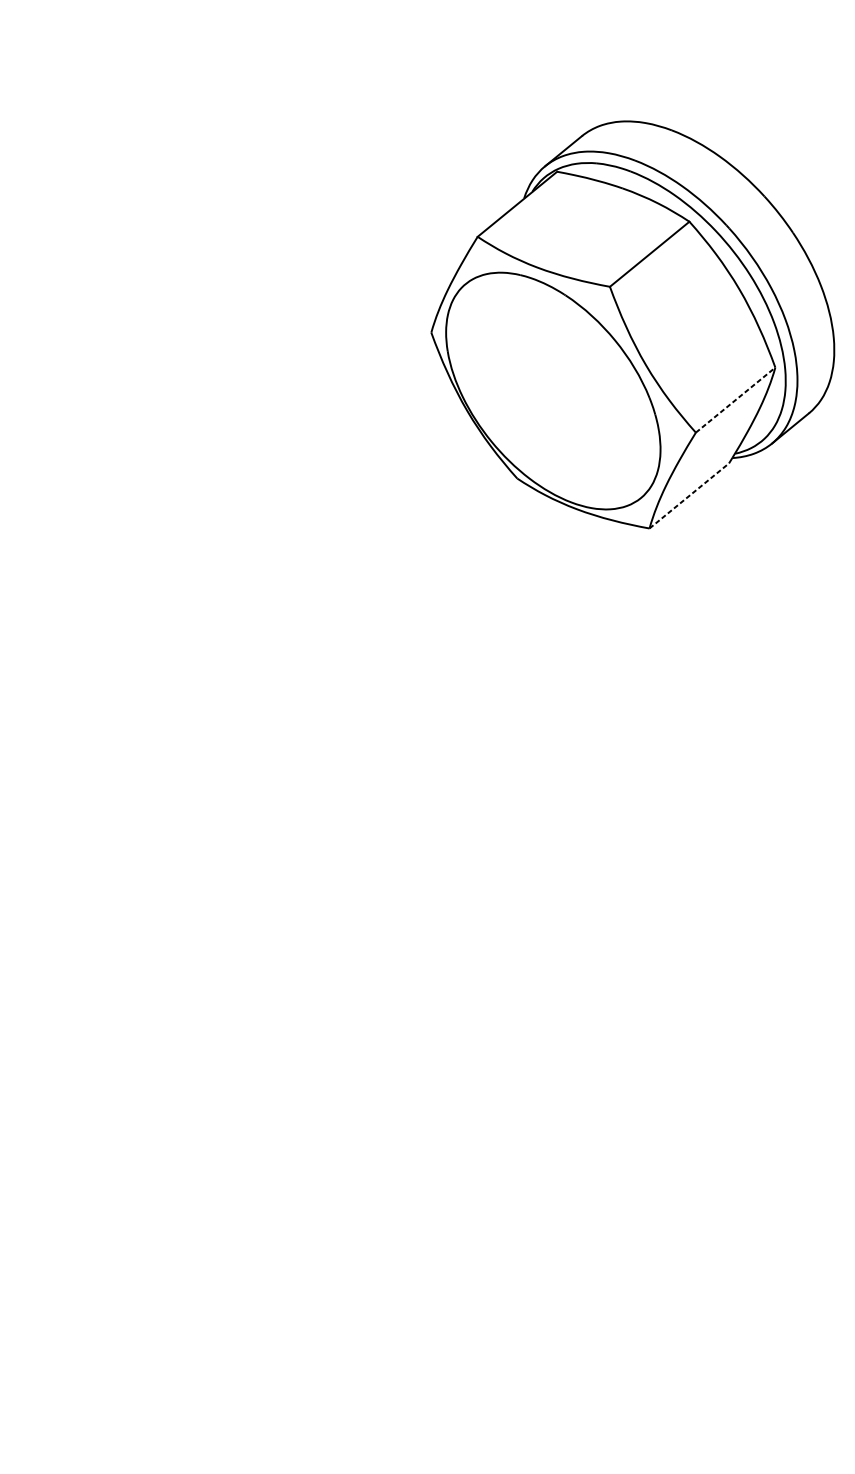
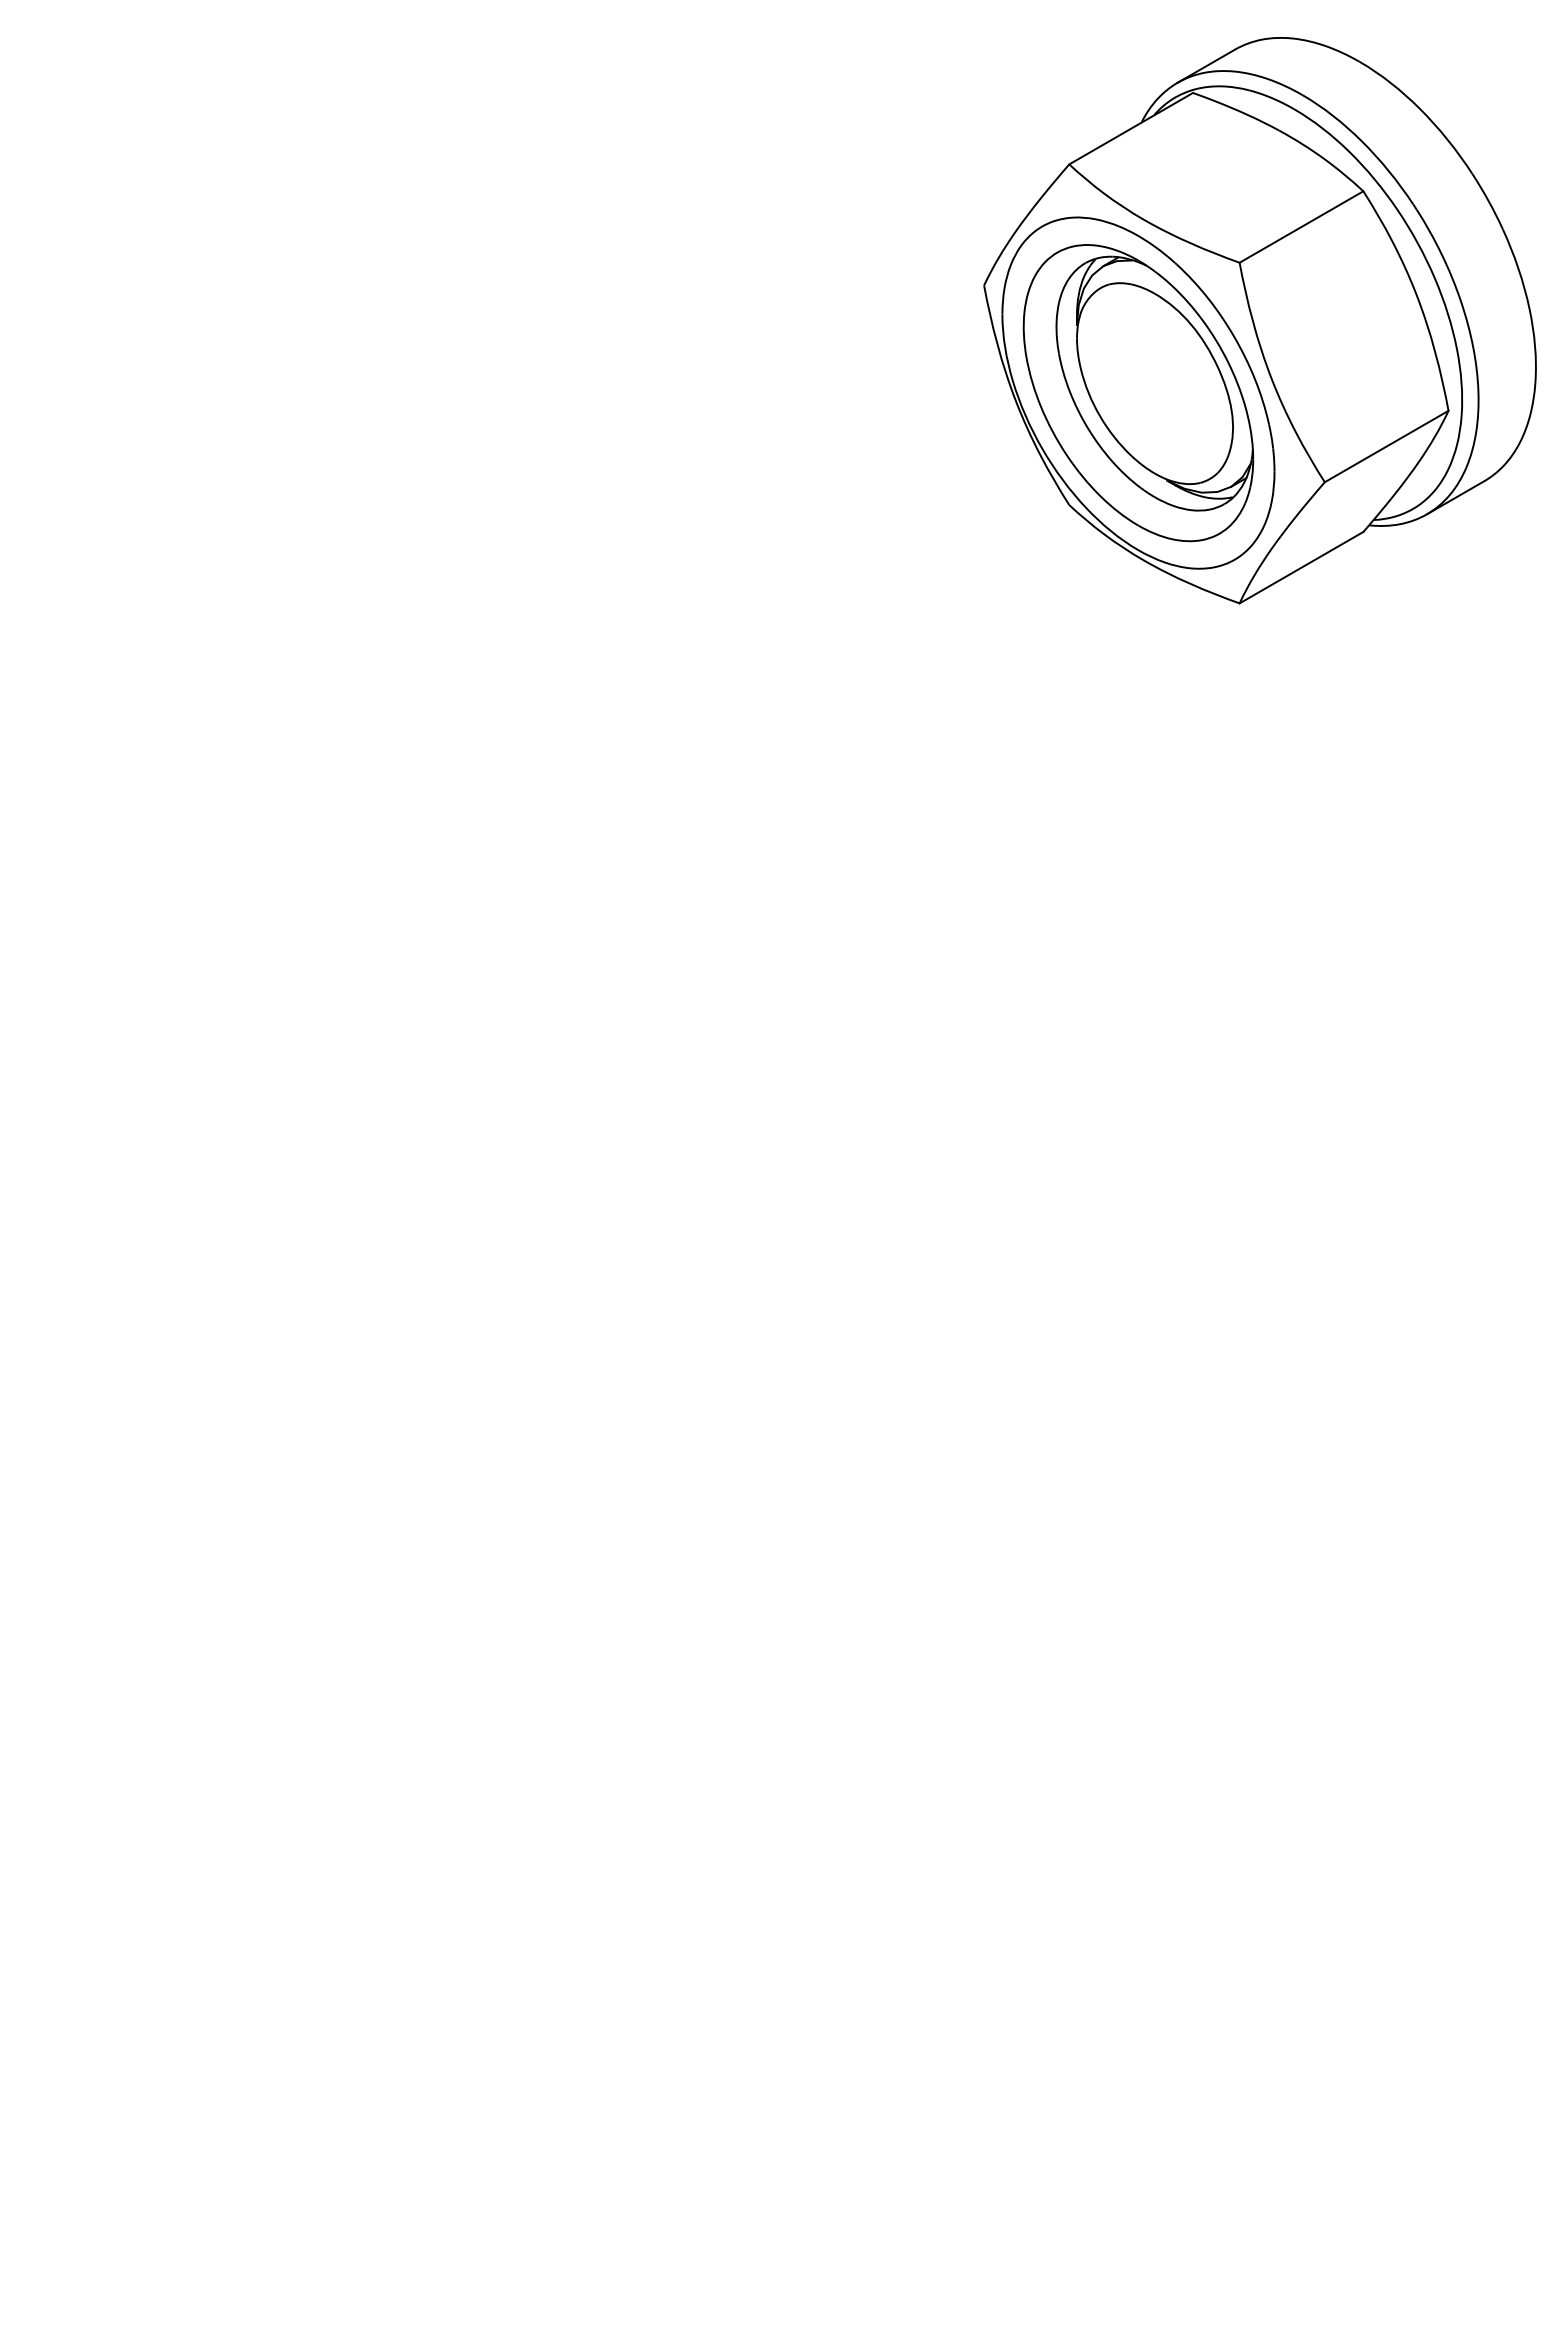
part: (553, 391) -> (1138, 393), added
line: (736, 400) -> (1387, 446), dashed -> solid
line: (689, 495) -> (1301, 567), dashed -> solid

